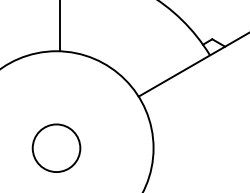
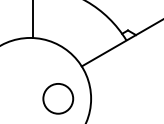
circle: (56, 147) -> (58, 98), moved

